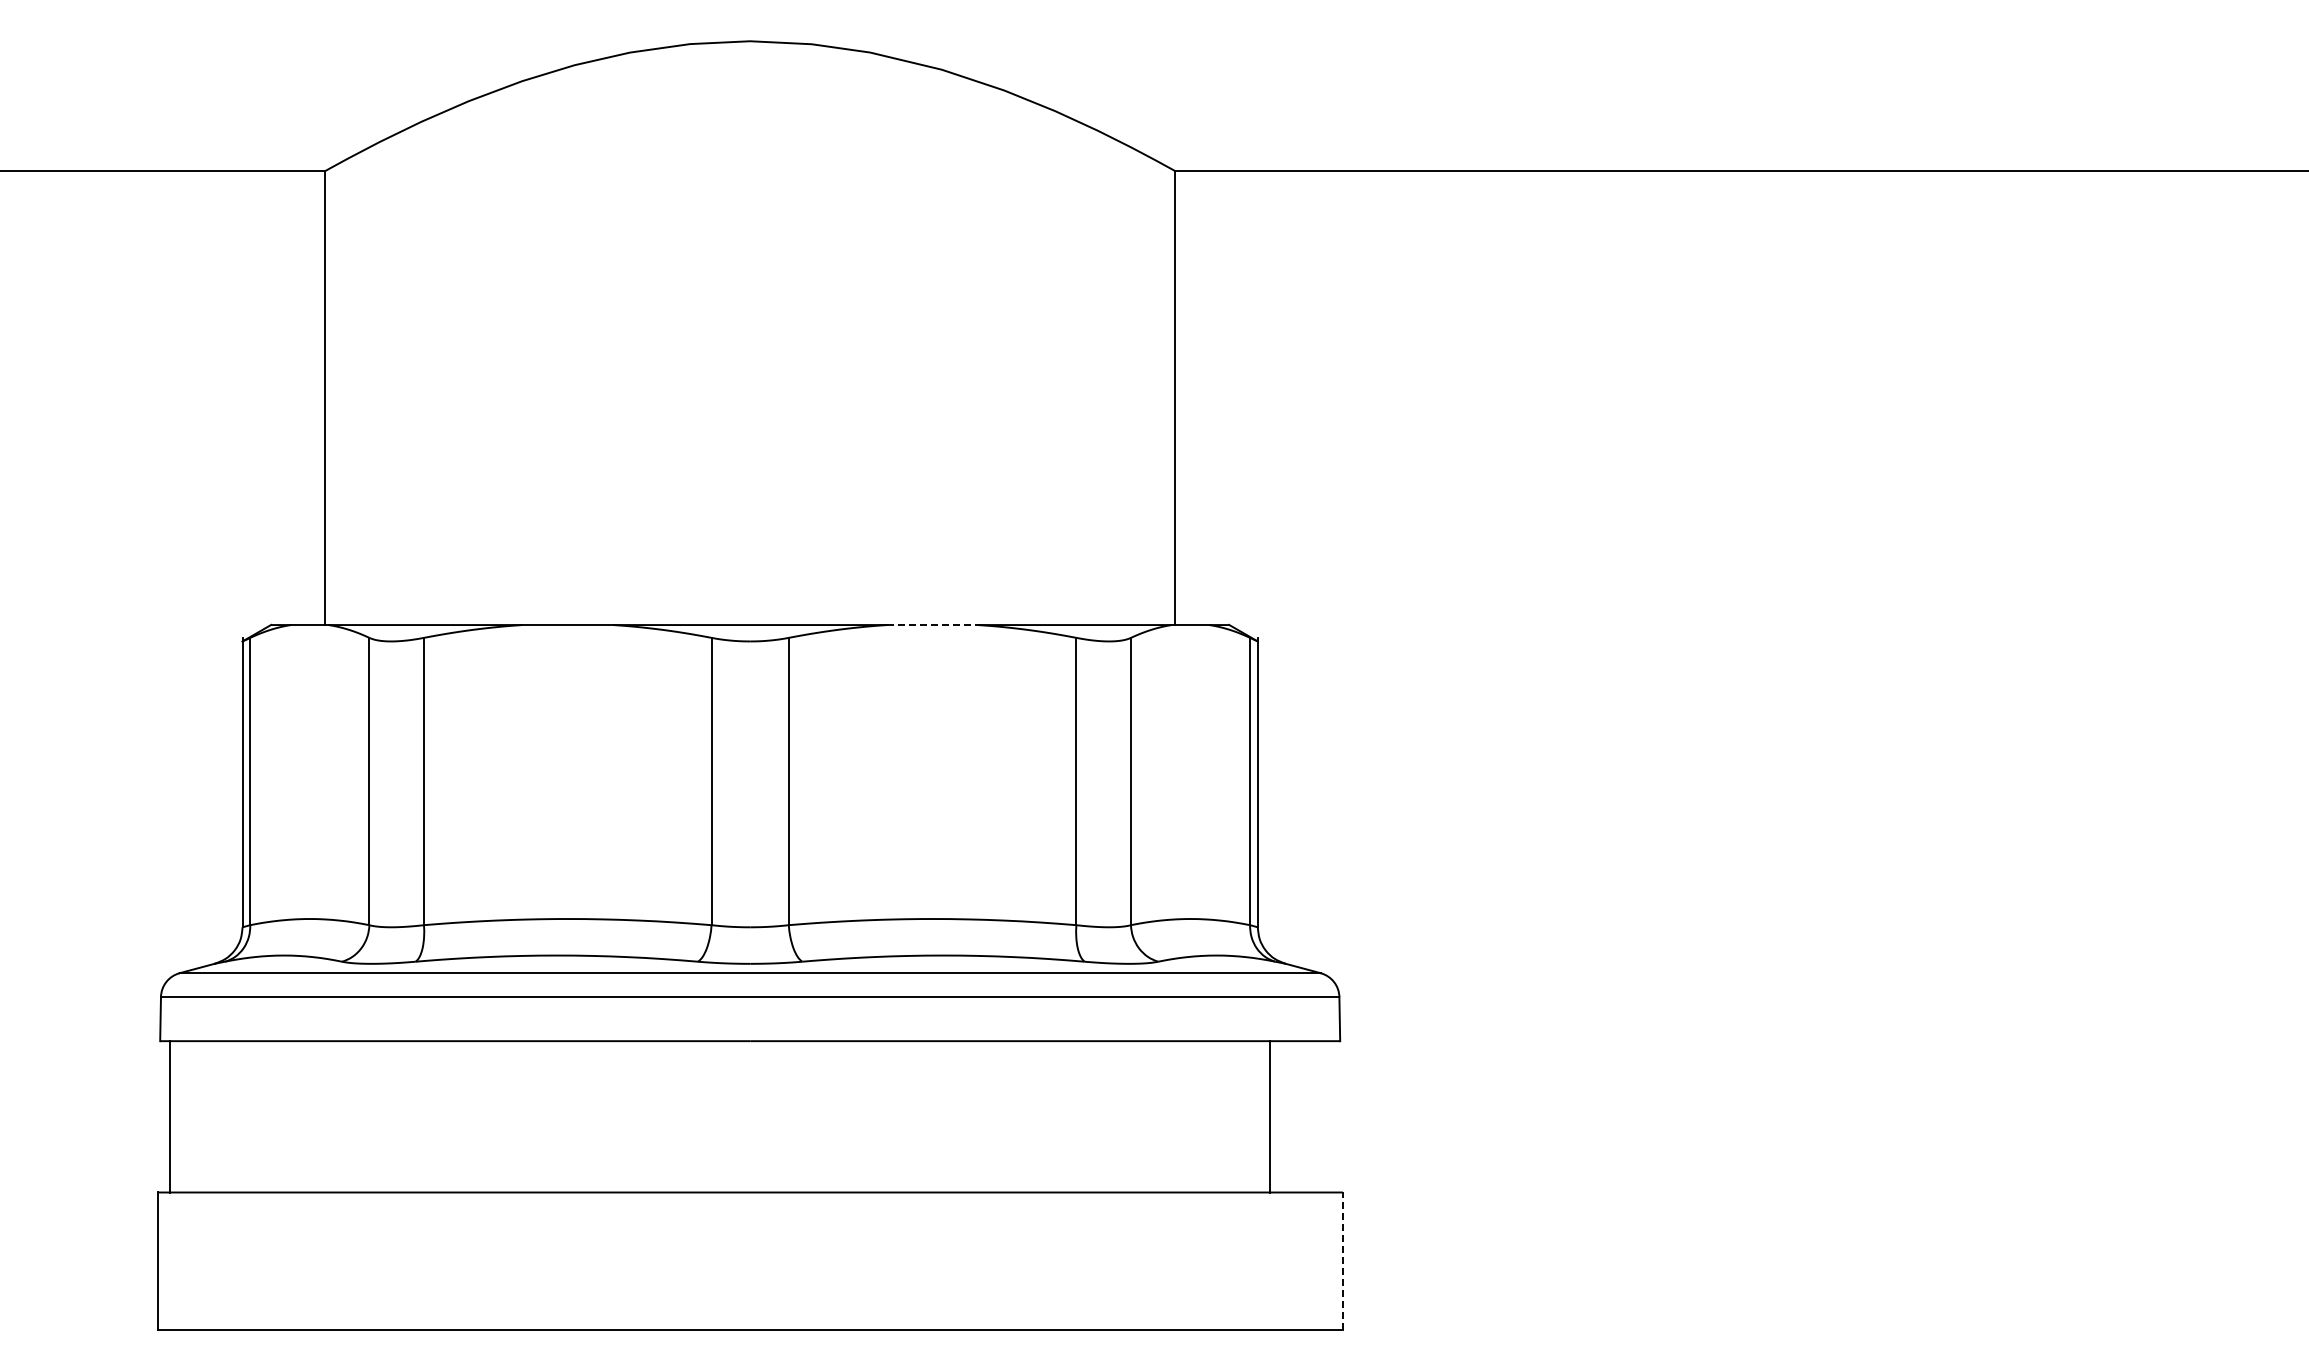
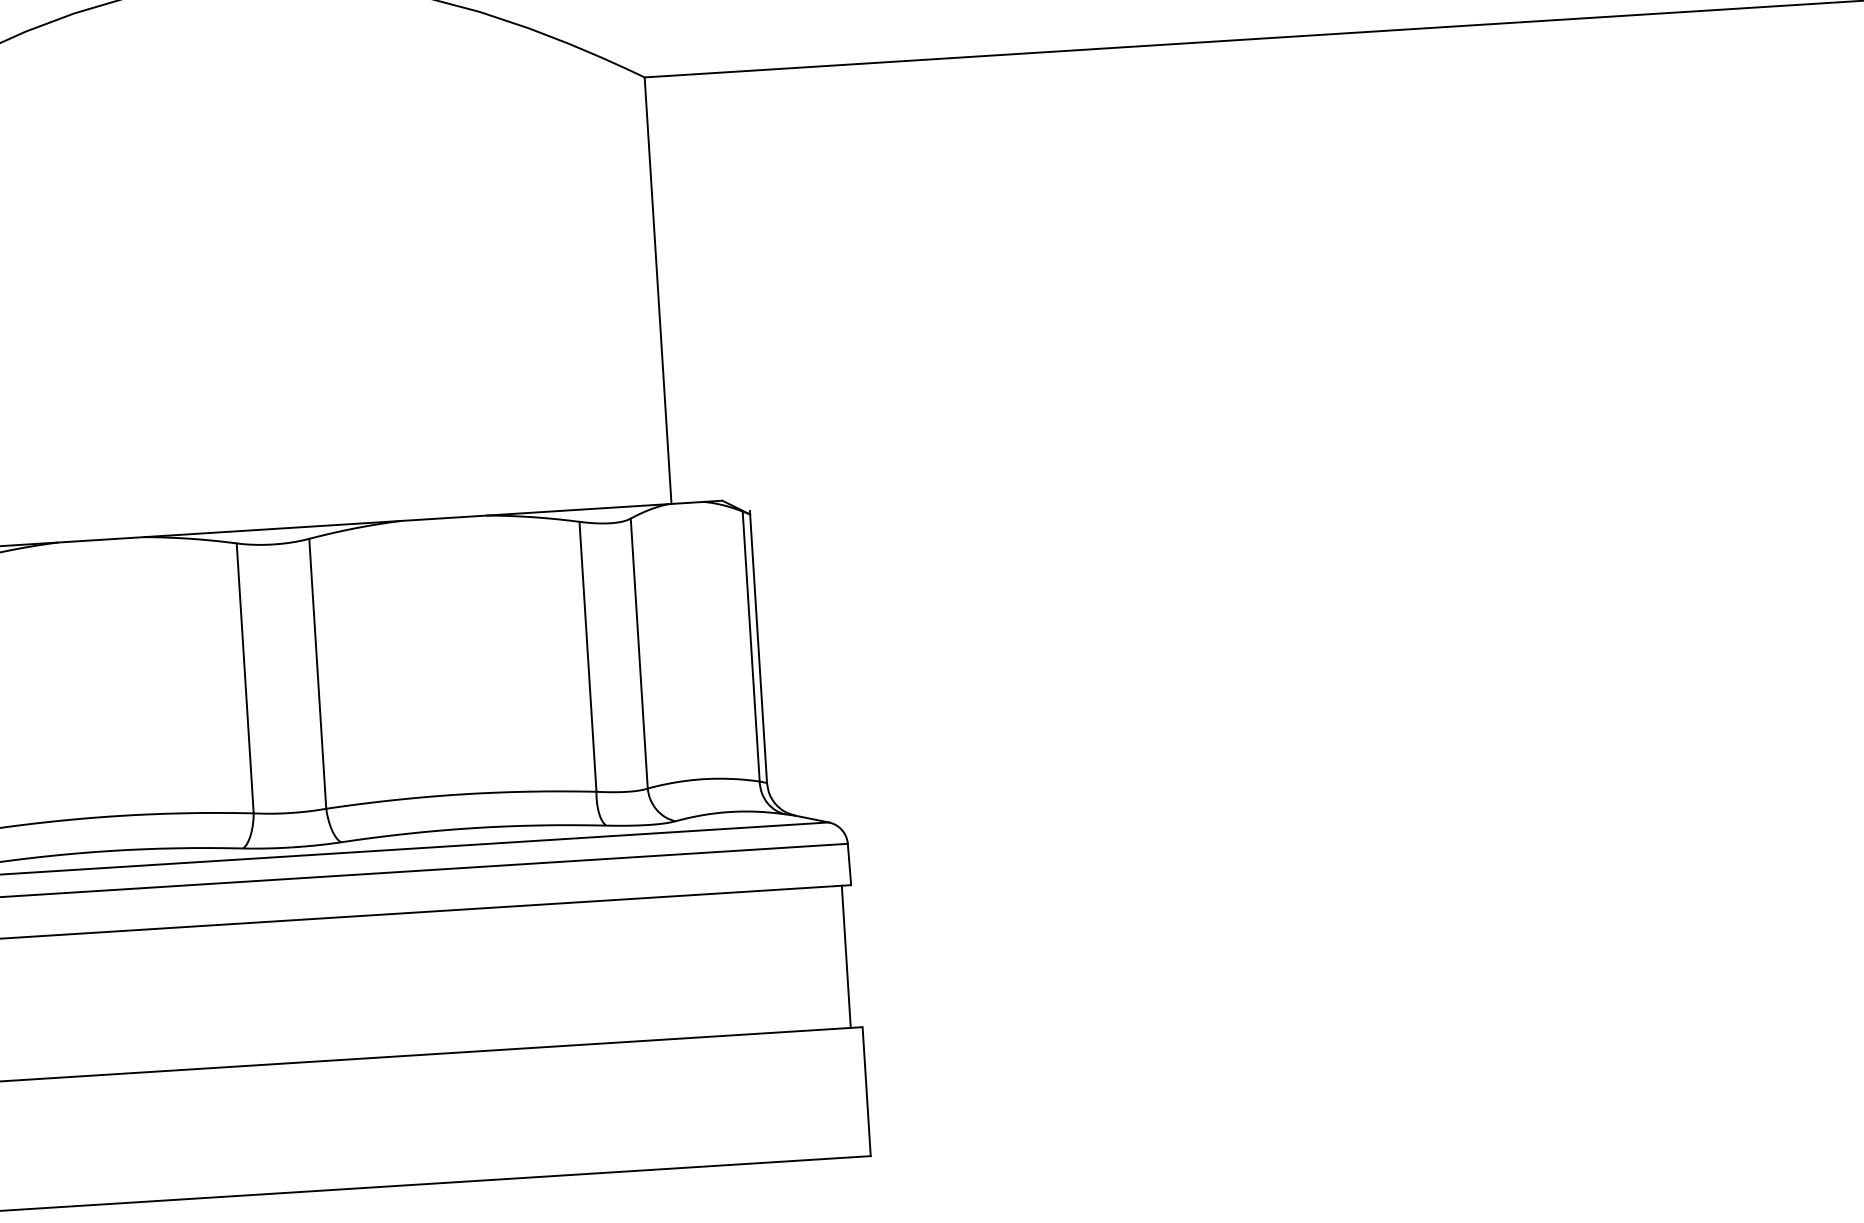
line: (933, 625) -> (444, 518), dashed -> solid
line: (1270, 1116) -> (846, 956), moved
line: (1342, 1261) -> (866, 1092), dashed -> solid

